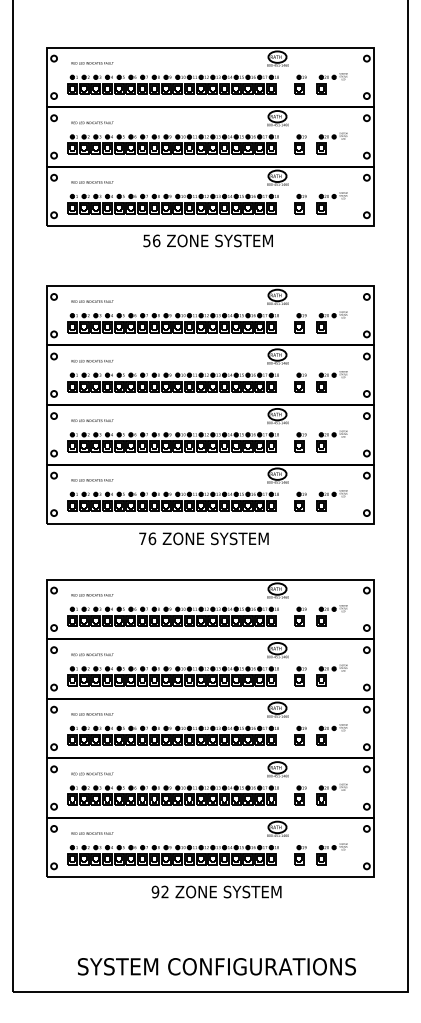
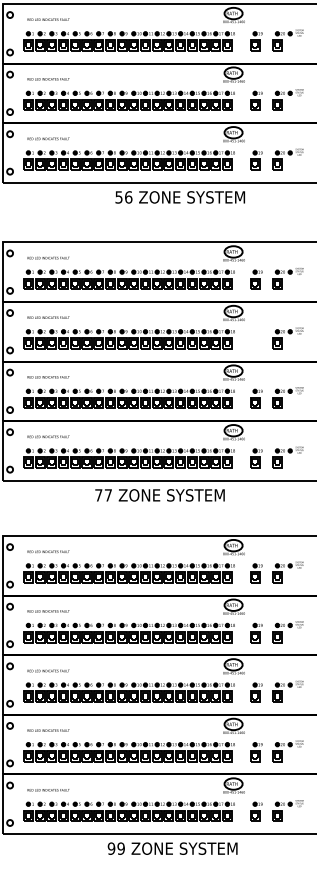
text: (207, 240) -> (179, 196), moved
part: (300, 382) -> (256, 339), removed
text: (152, 538) -> (108, 495), 76 -> 77
text: (164, 891) -> (120, 848), 92 -> 99

